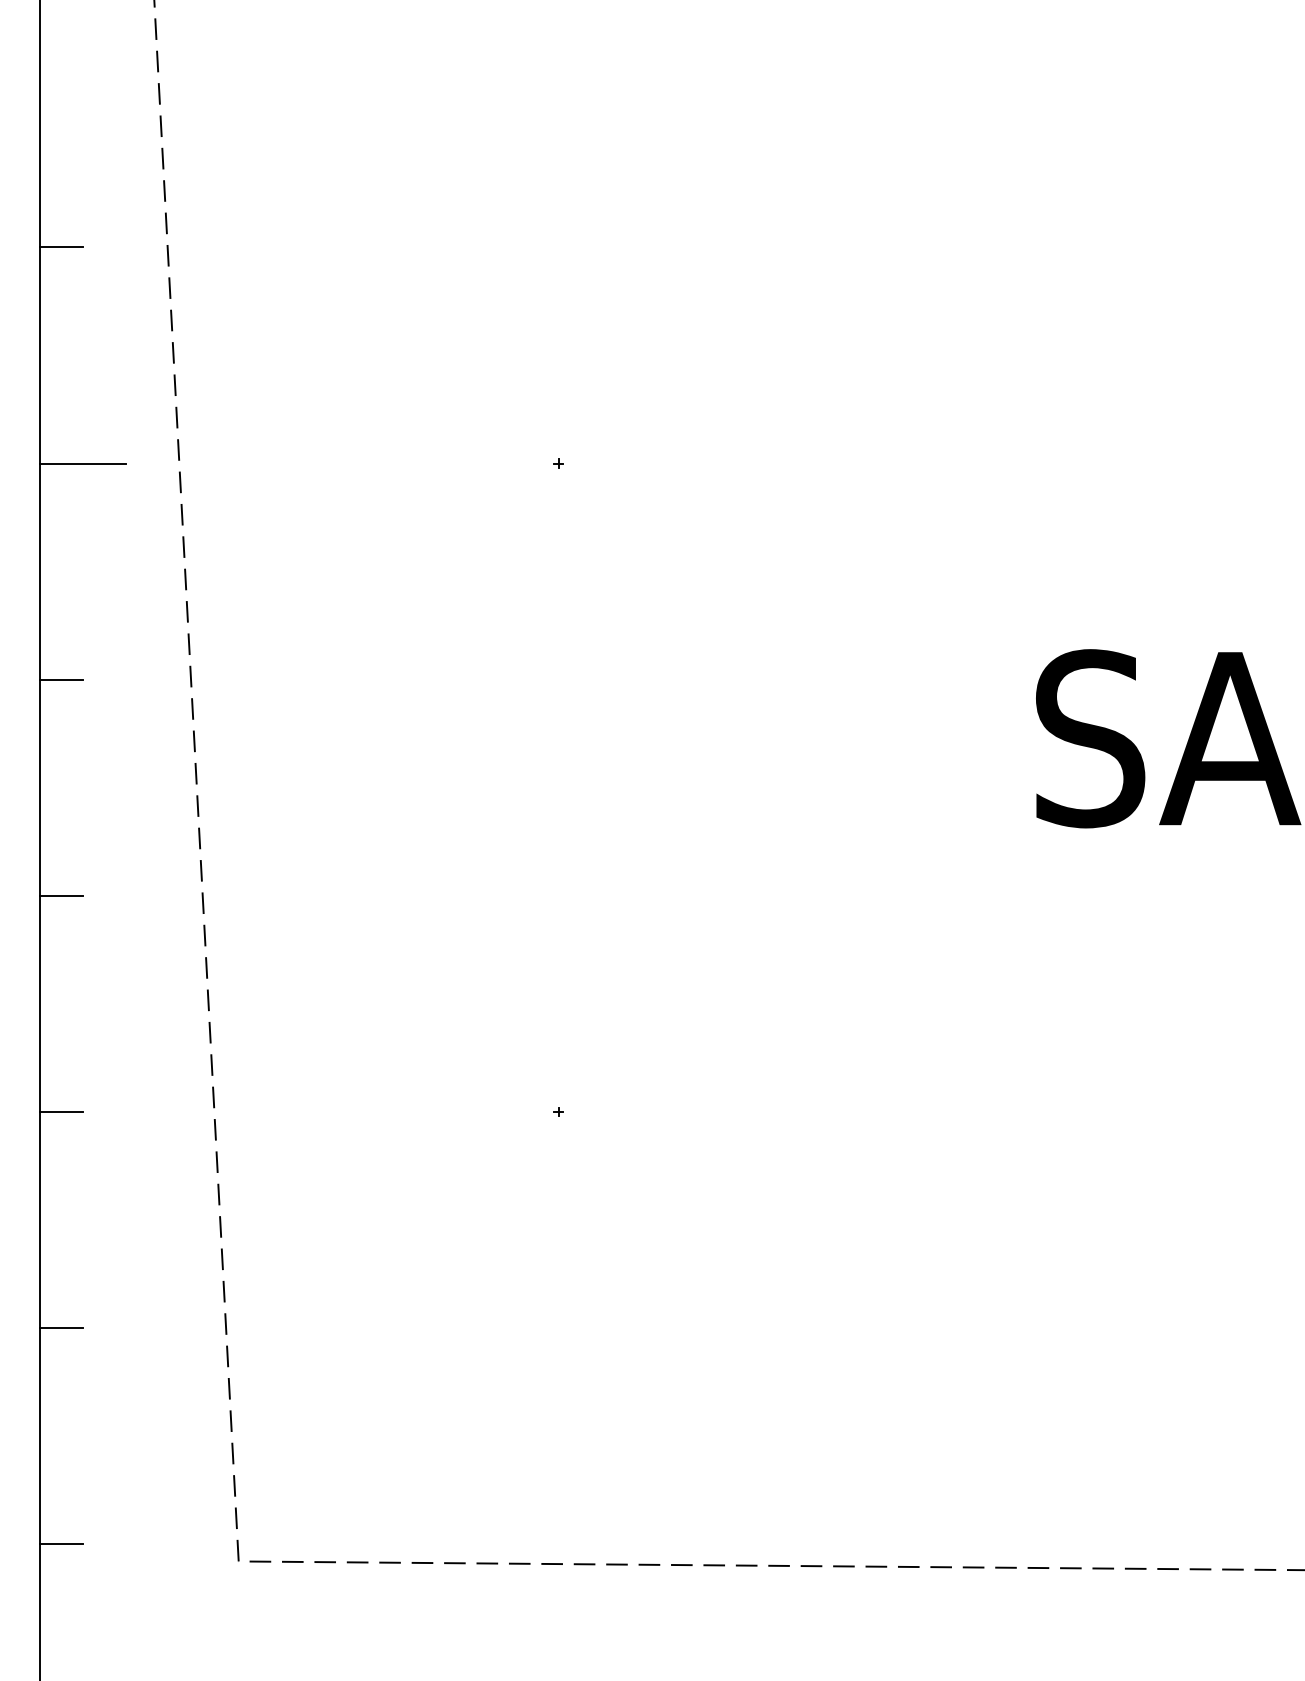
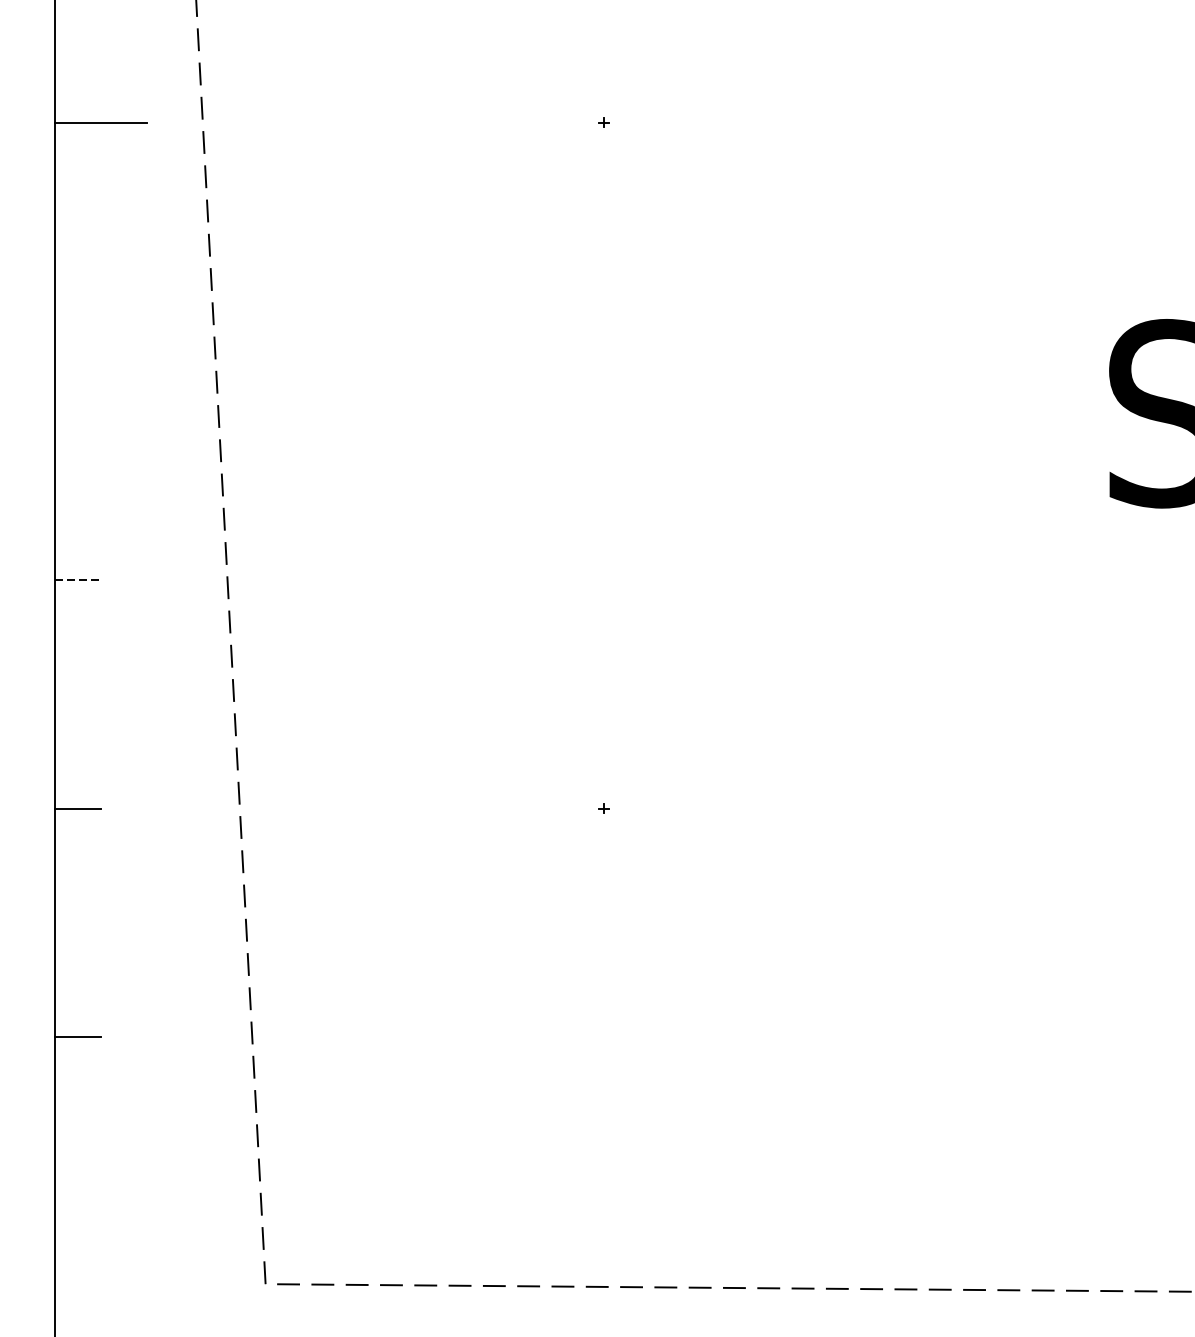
line: (61, 679) -> (78, 351), removed
line: (61, 895) -> (78, 579), solid -> dashed
line: (61, 1544) -> (78, 1266), removed

